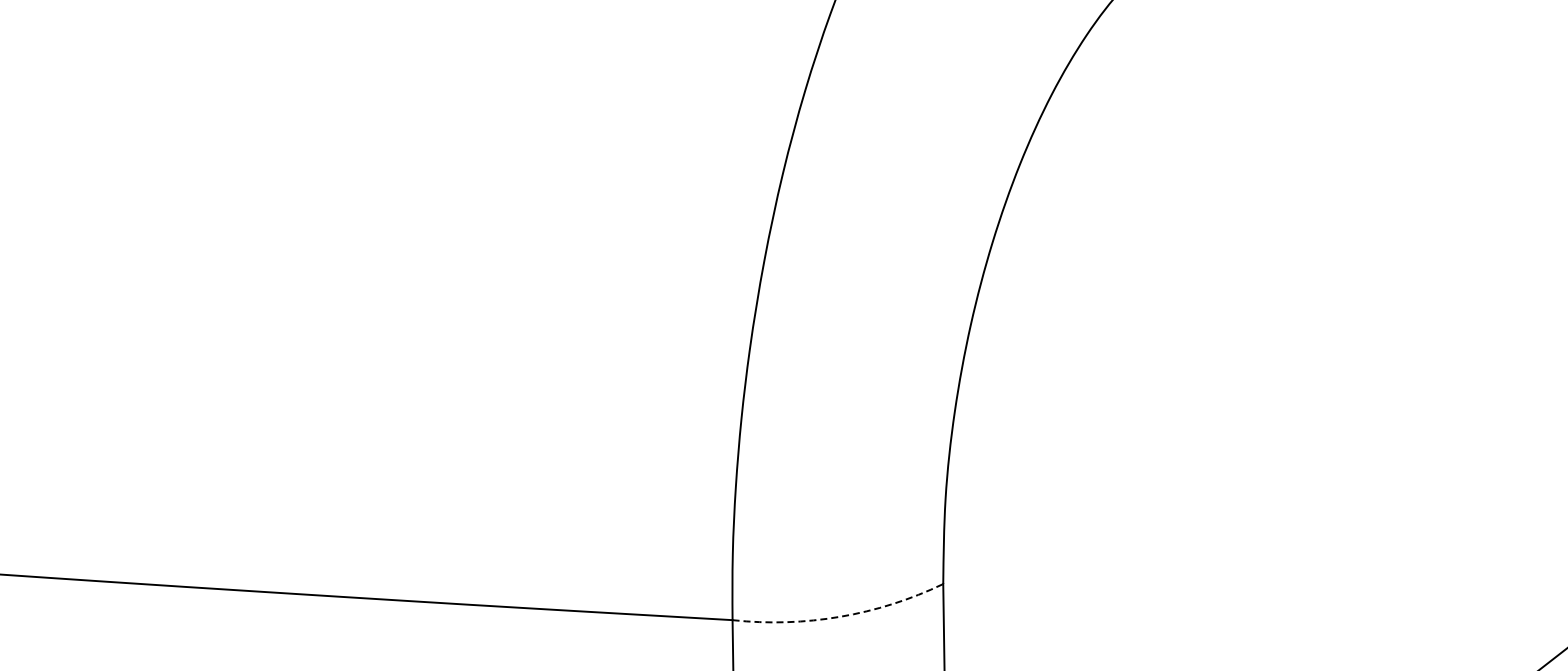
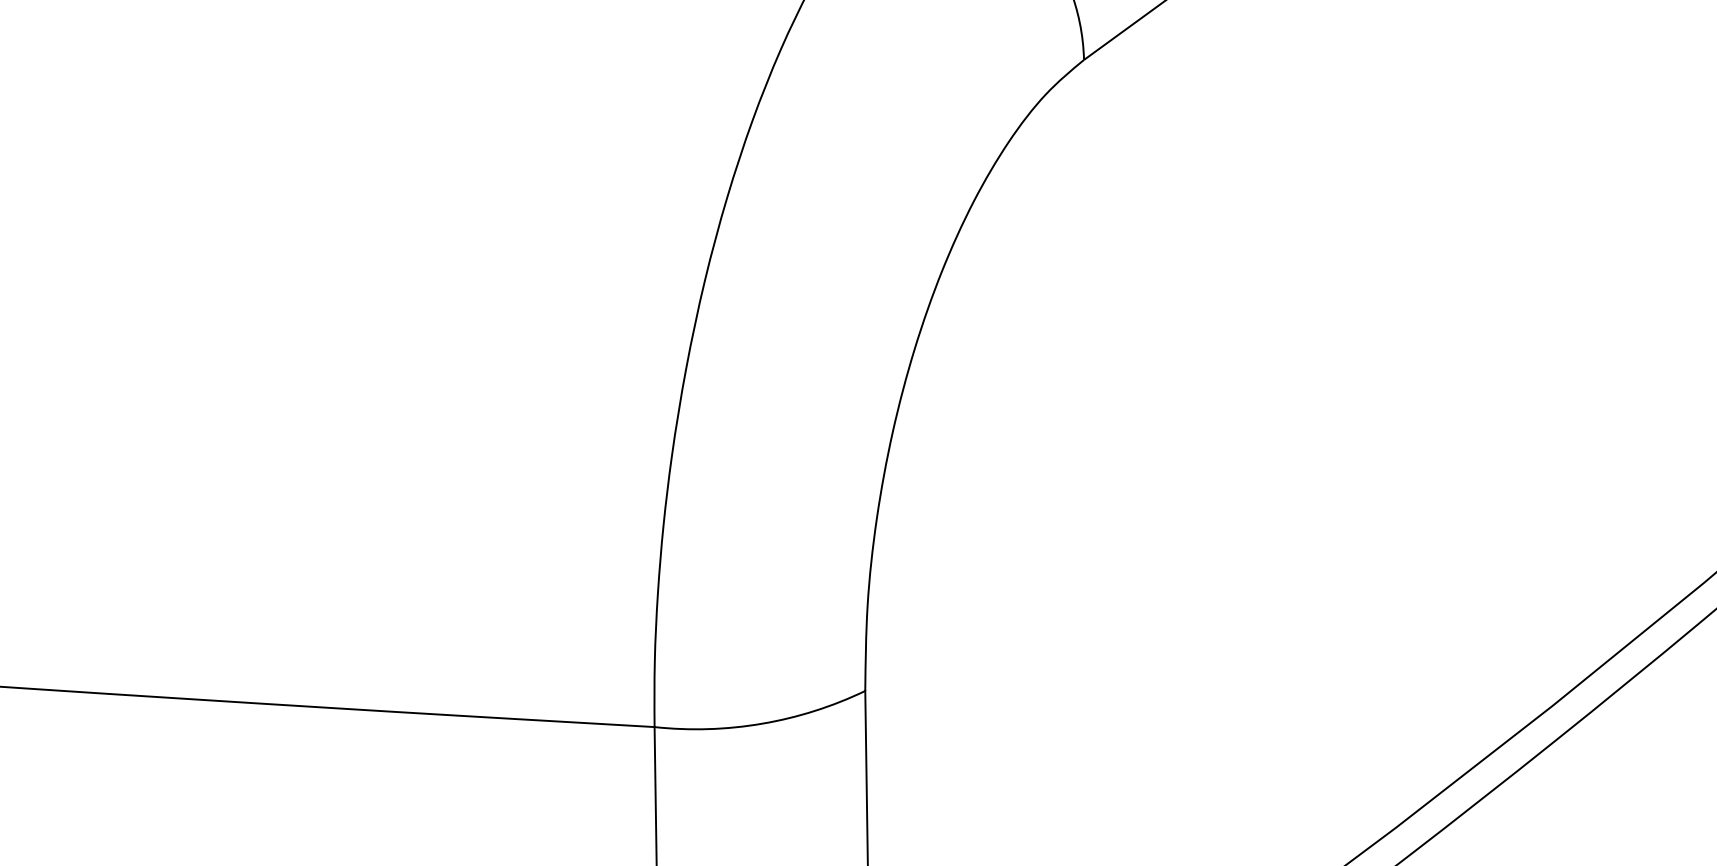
arc: (840, 616) -> (762, 723), dashed -> solid

